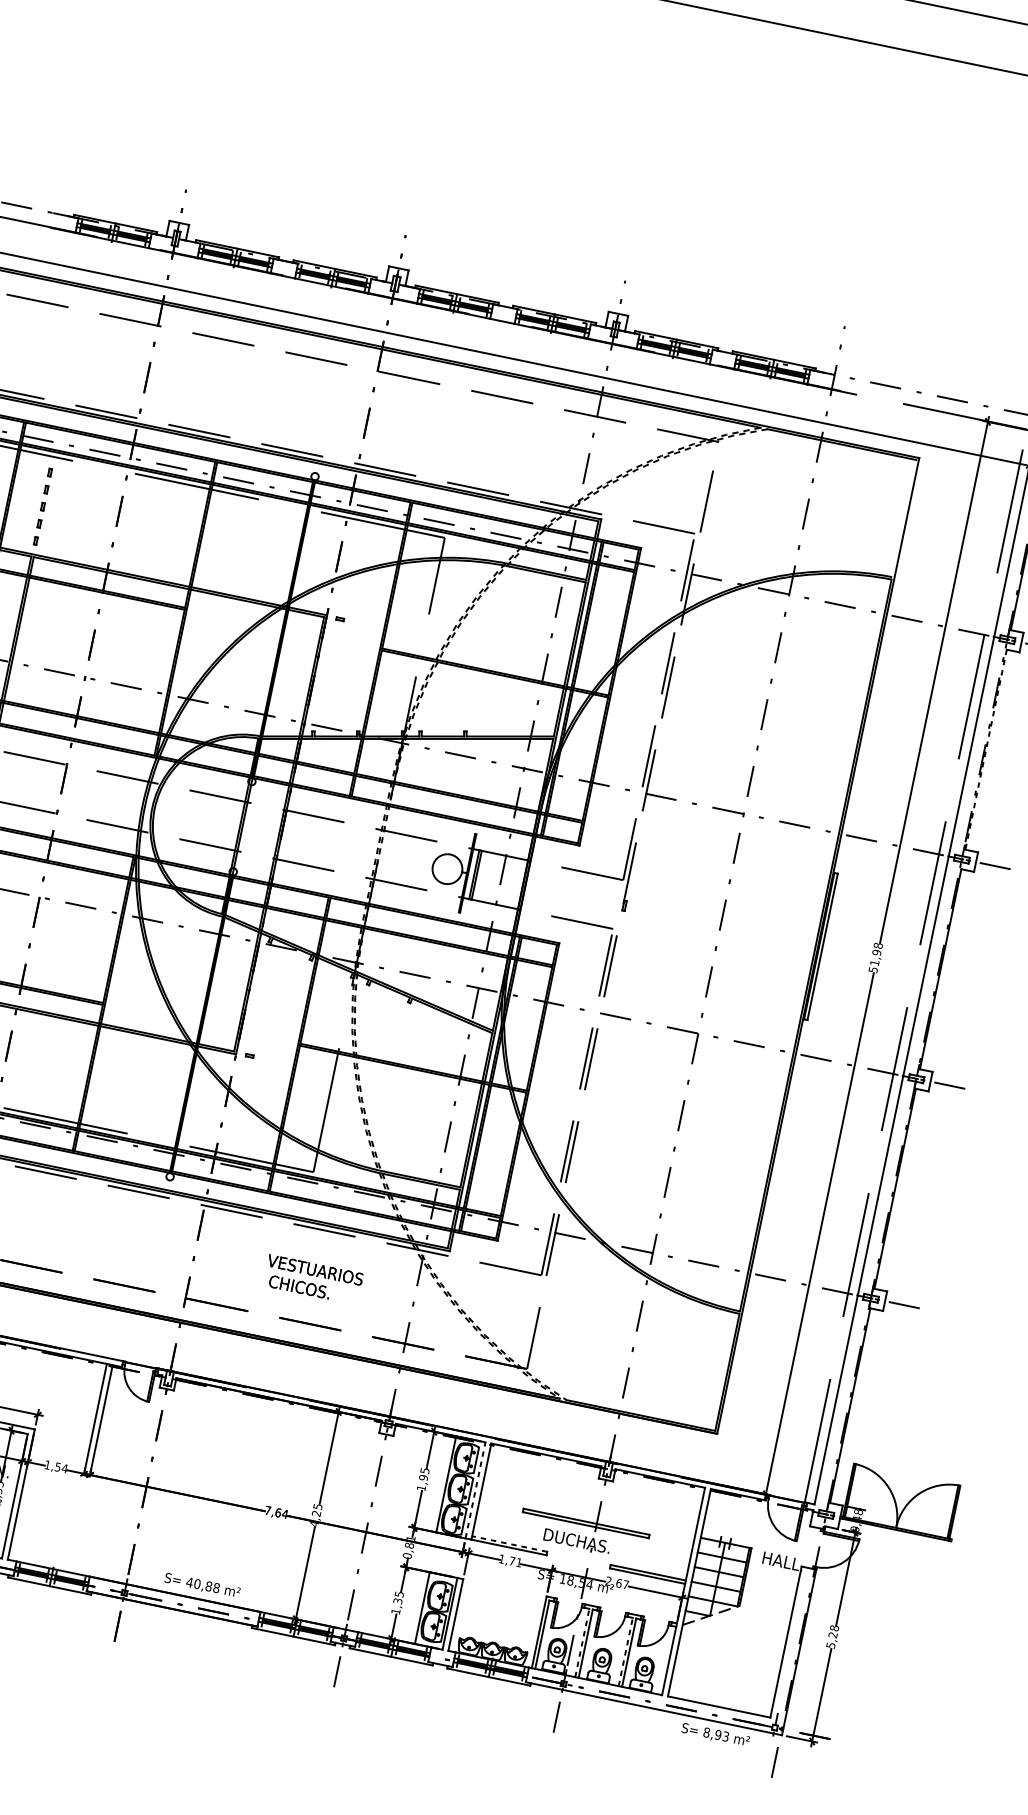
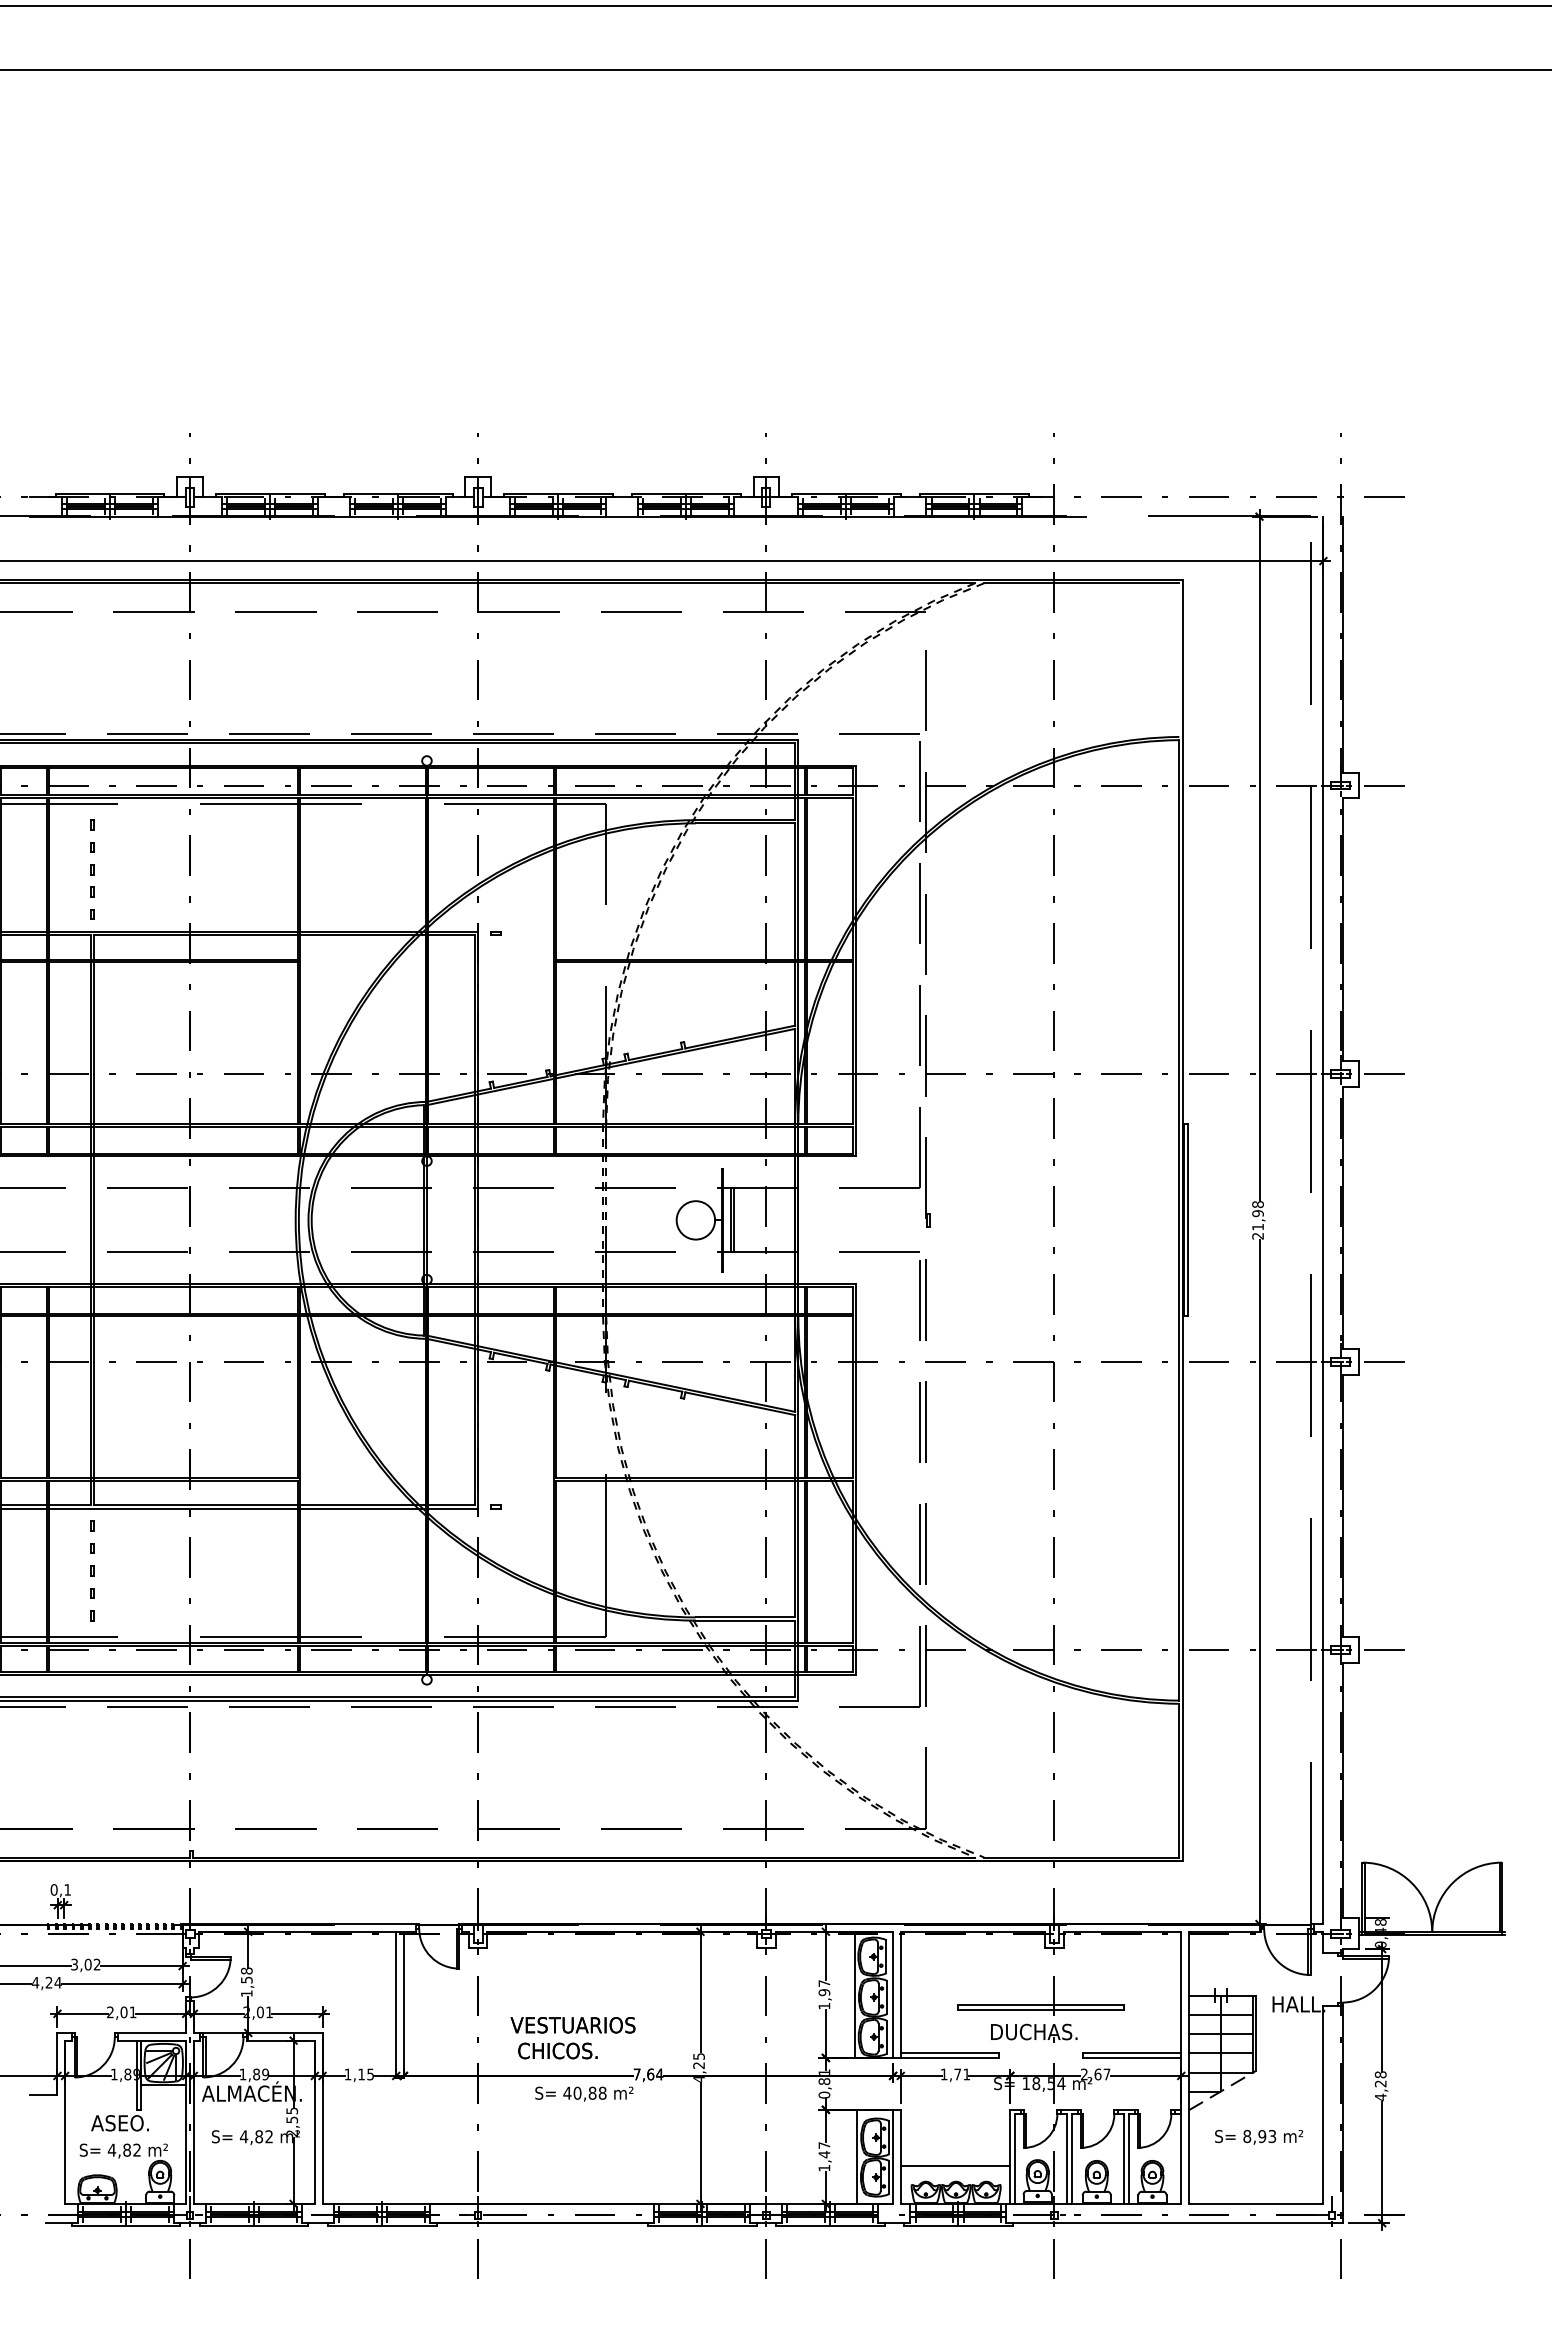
line: (985, 750) -> (1342, 930), dashed -> solid
text: (872, 970) -> (1257, 1236), 51,98 -> 21,98
text: (312, 1280) -> (572, 2038), moved
text: (61, 1467) -> (366, 2074), 1,54 -> 1,15
text: (425, 1470) -> (824, 1983), 1,95 -> 1,97
line: (475, 1490) -> (893, 1994), dashed -> solid
line: (509, 1543) -> (949, 2053), dashed -> solid
text: (202, 1585) -> (584, 2093), moved
text: (398, 1598) -> (824, 2150), 1,35 -> 1,47
line: (496, 1630) -> (955, 2165), added
line: (582, 1643) -> (1067, 2159), dashed -> solid
text: (830, 1645) -> (1380, 2097), 5,28 -> 4,28
line: (625, 1652) -> (1124, 2159), dashed -> solid
text: (715, 1735) -> (1259, 2137), moved

